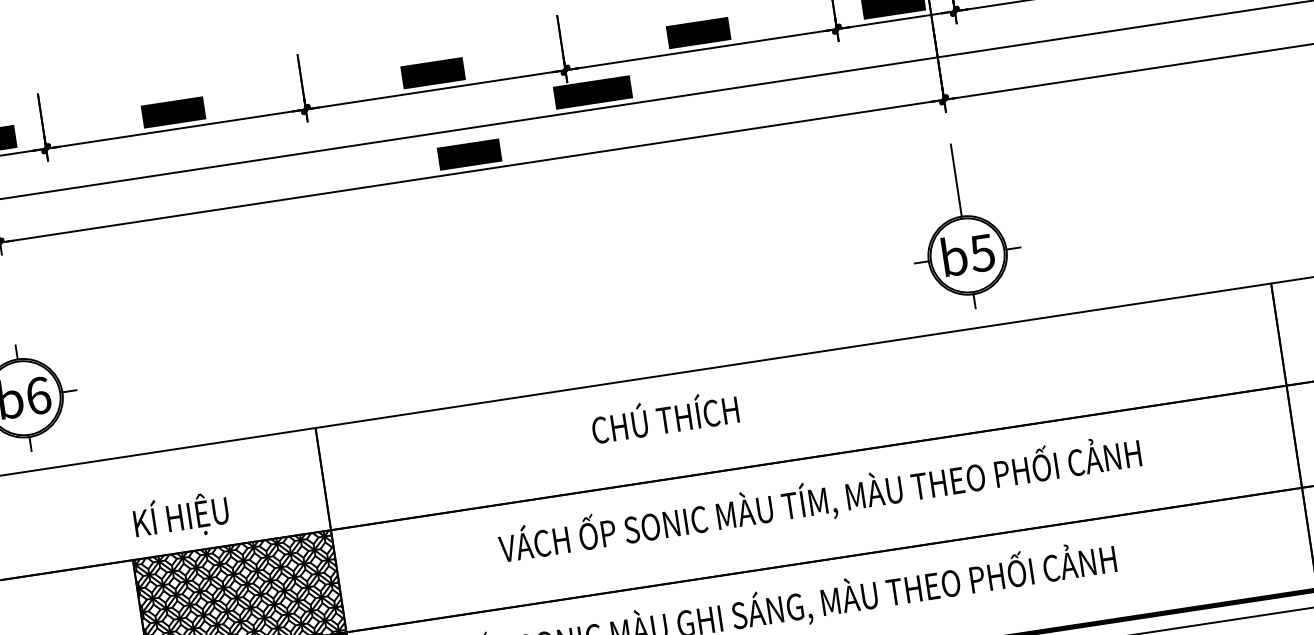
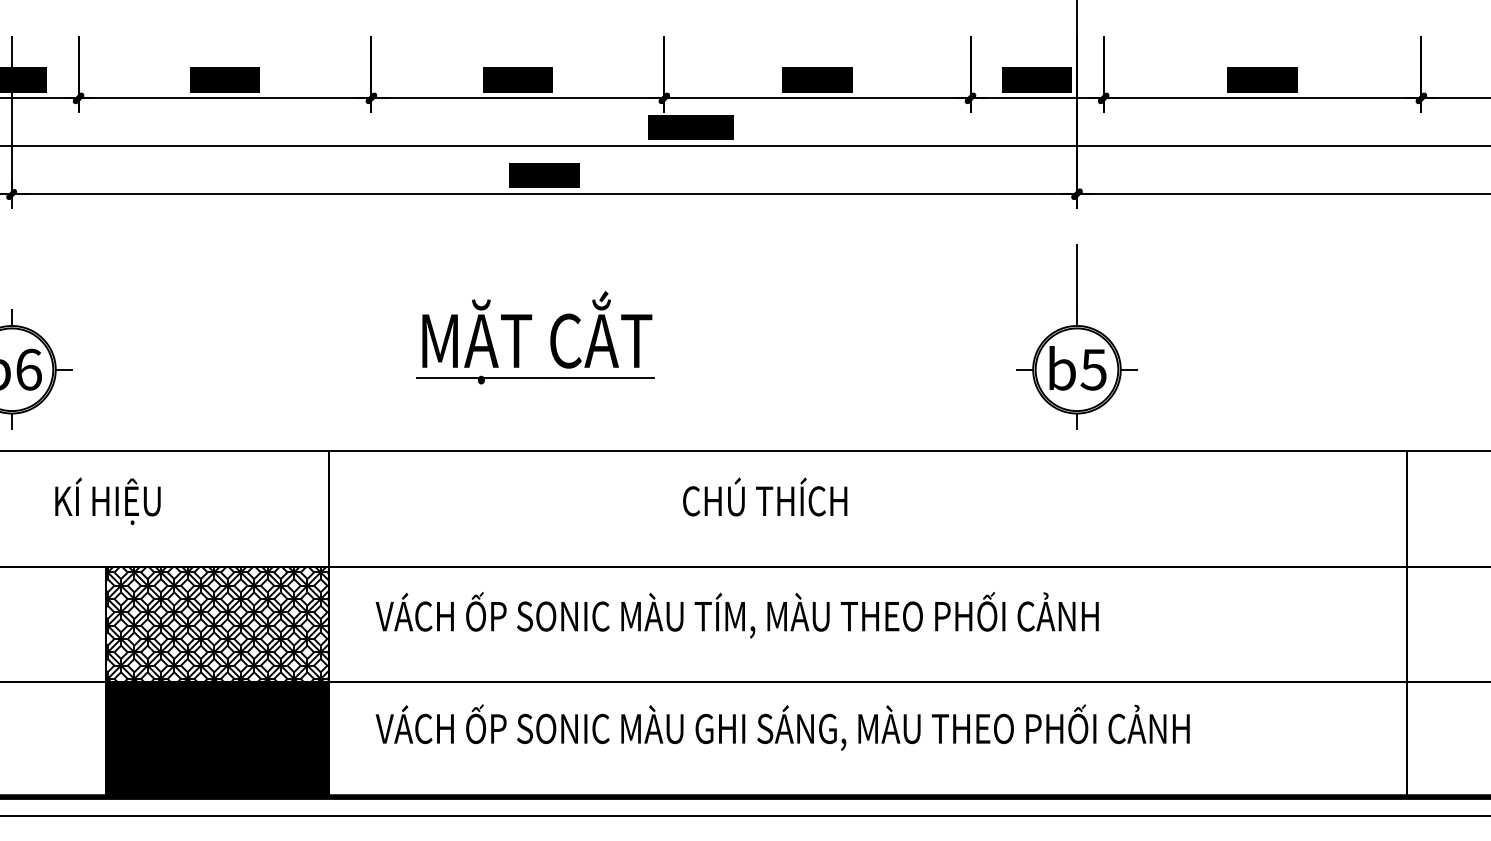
part: (496, 297) -> (550, 337), added
text: (665, 416) -> (765, 496), moved
text: (819, 500) -> (736, 615), moved
text: (180, 517) -> (107, 501), moved

